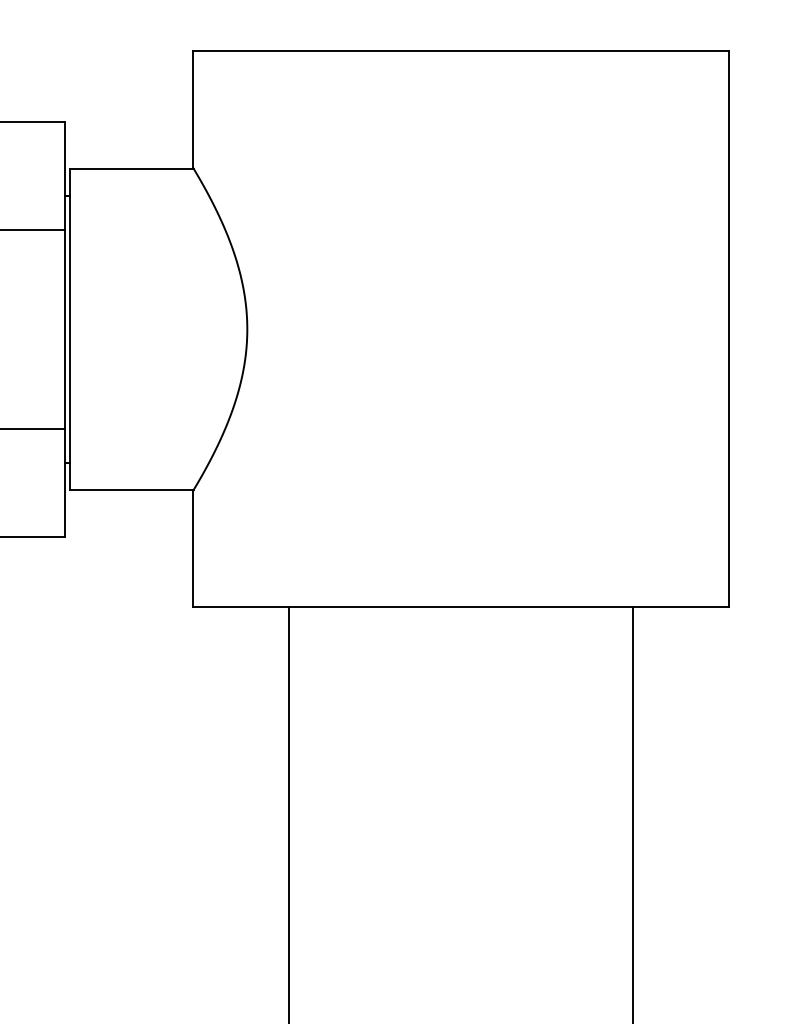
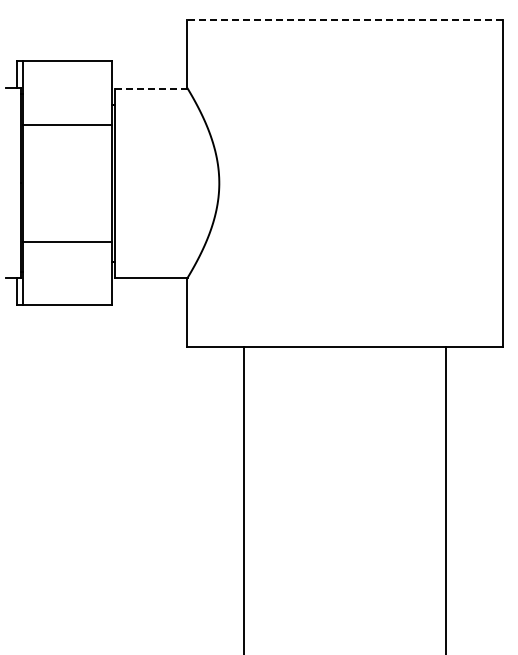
line: (460, 51) -> (344, 19), solid -> dashed
line: (130, 168) -> (150, 88), solid -> dashed

